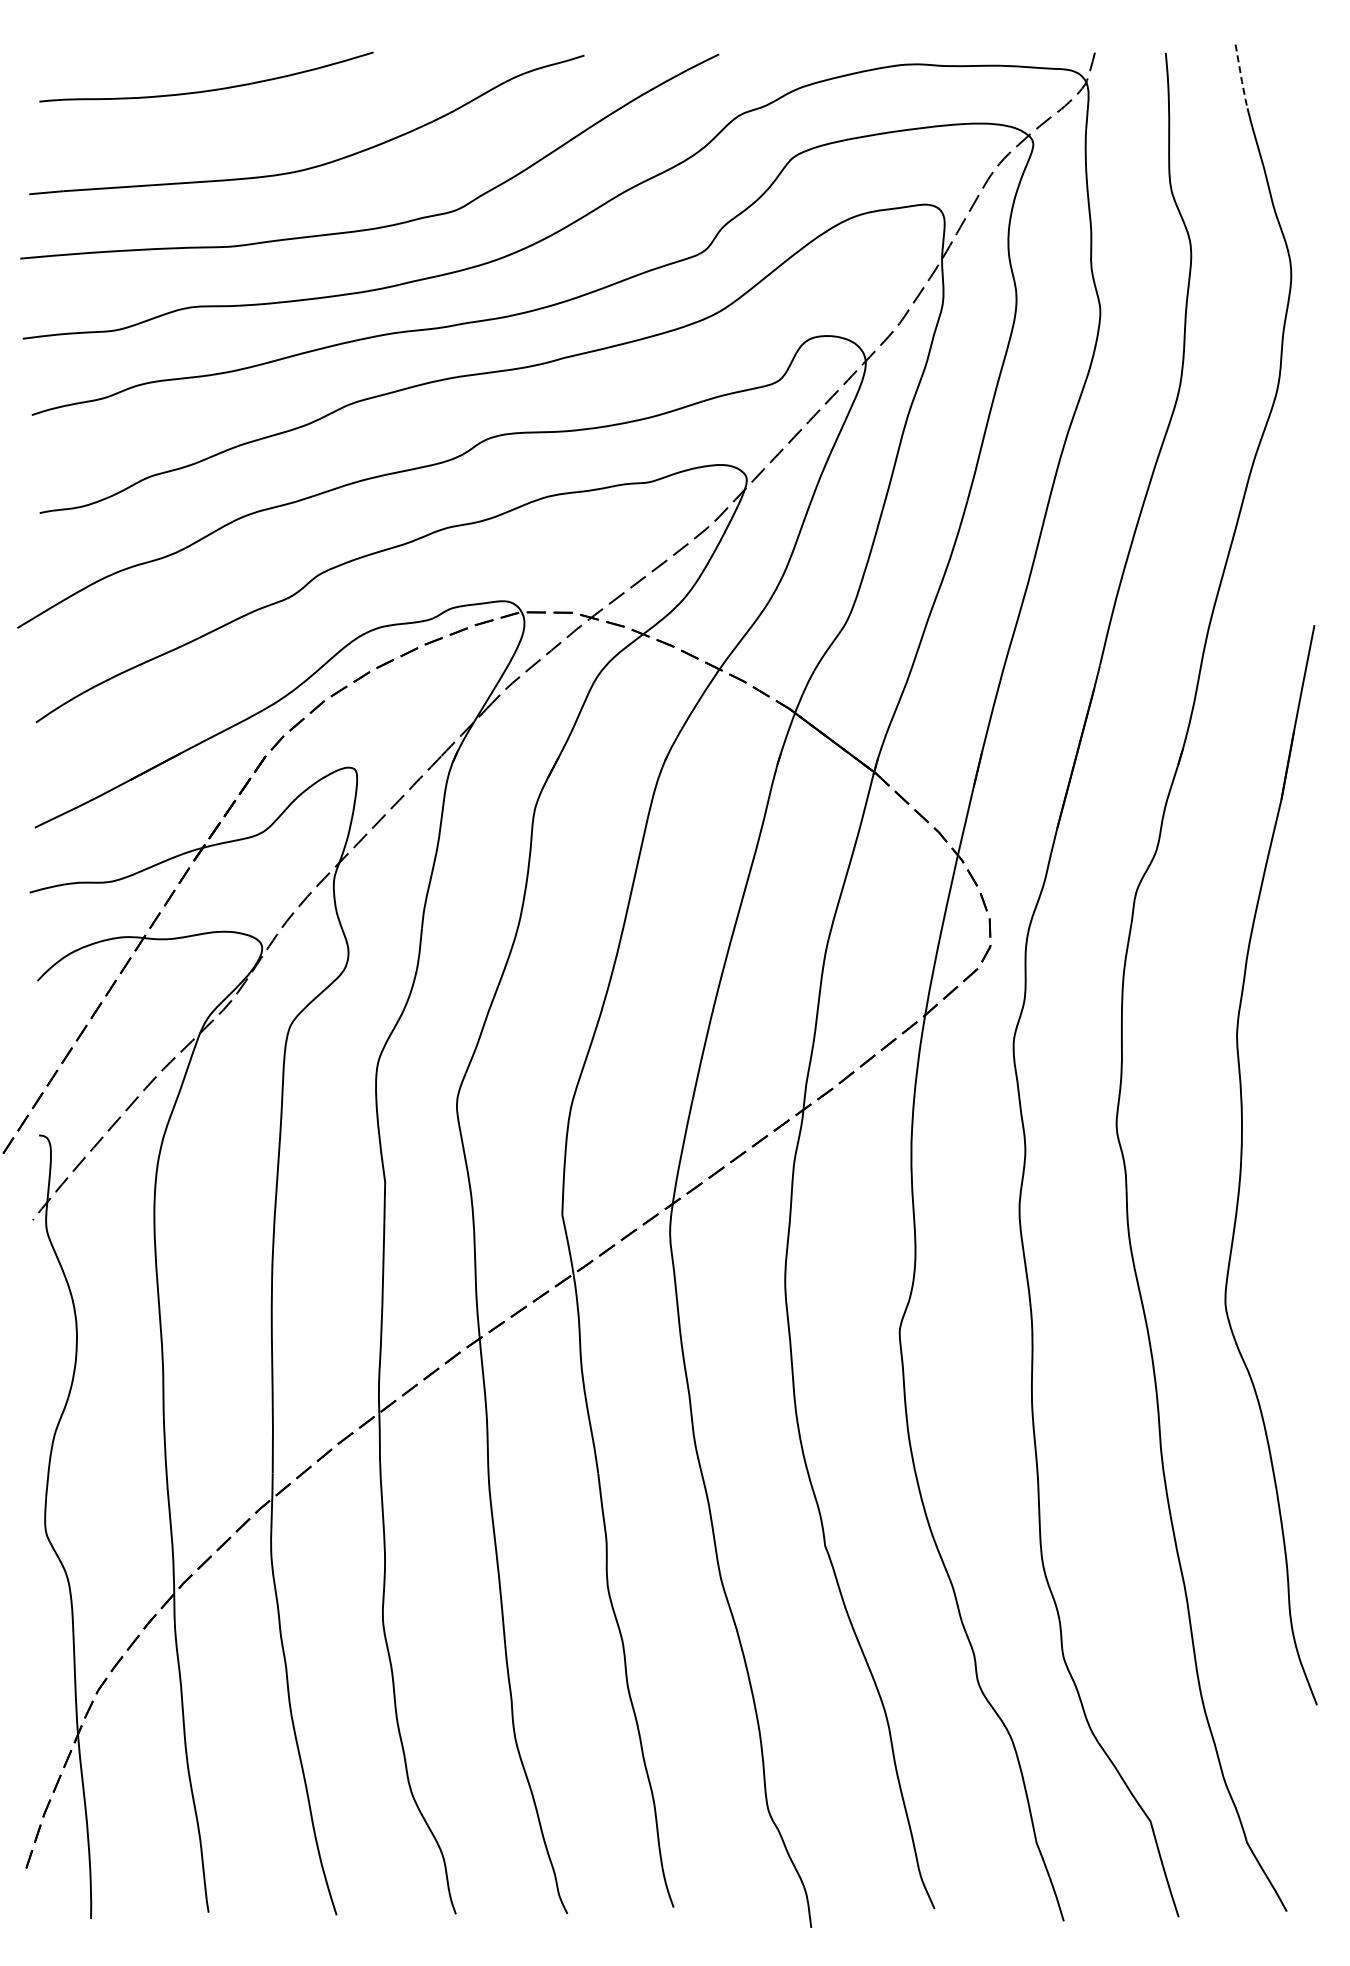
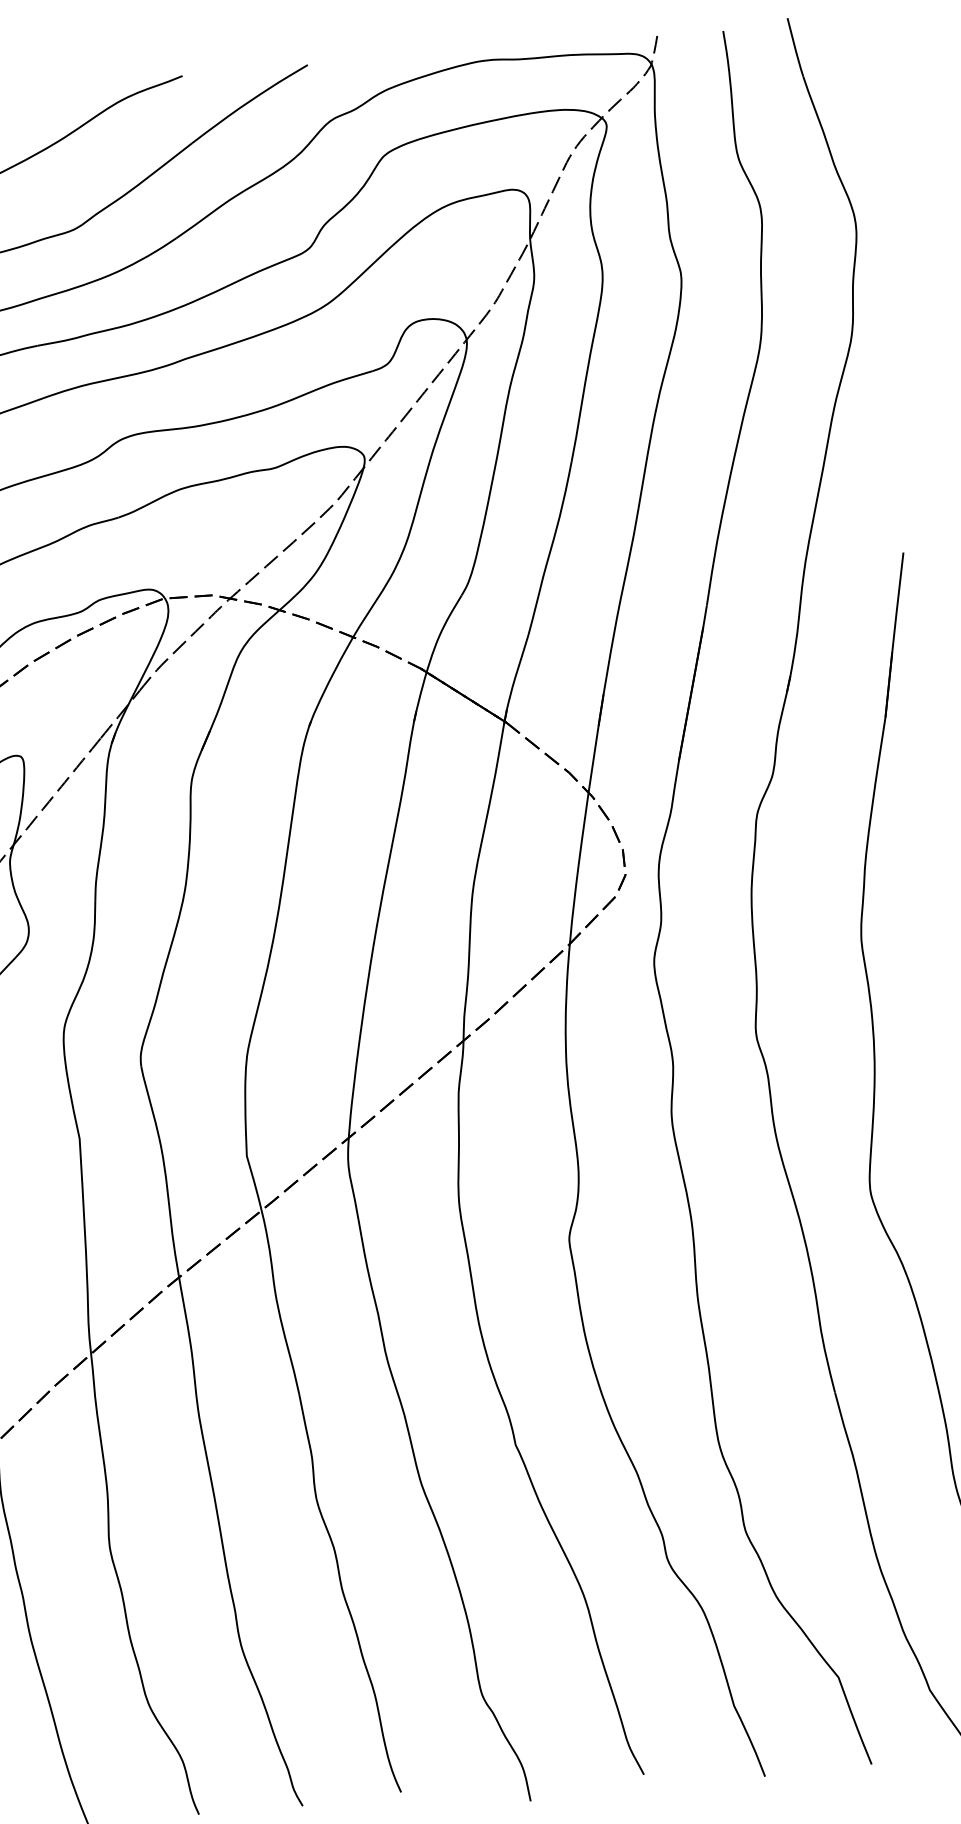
line: (1241, 78) -> (795, 49), dashed -> solid

